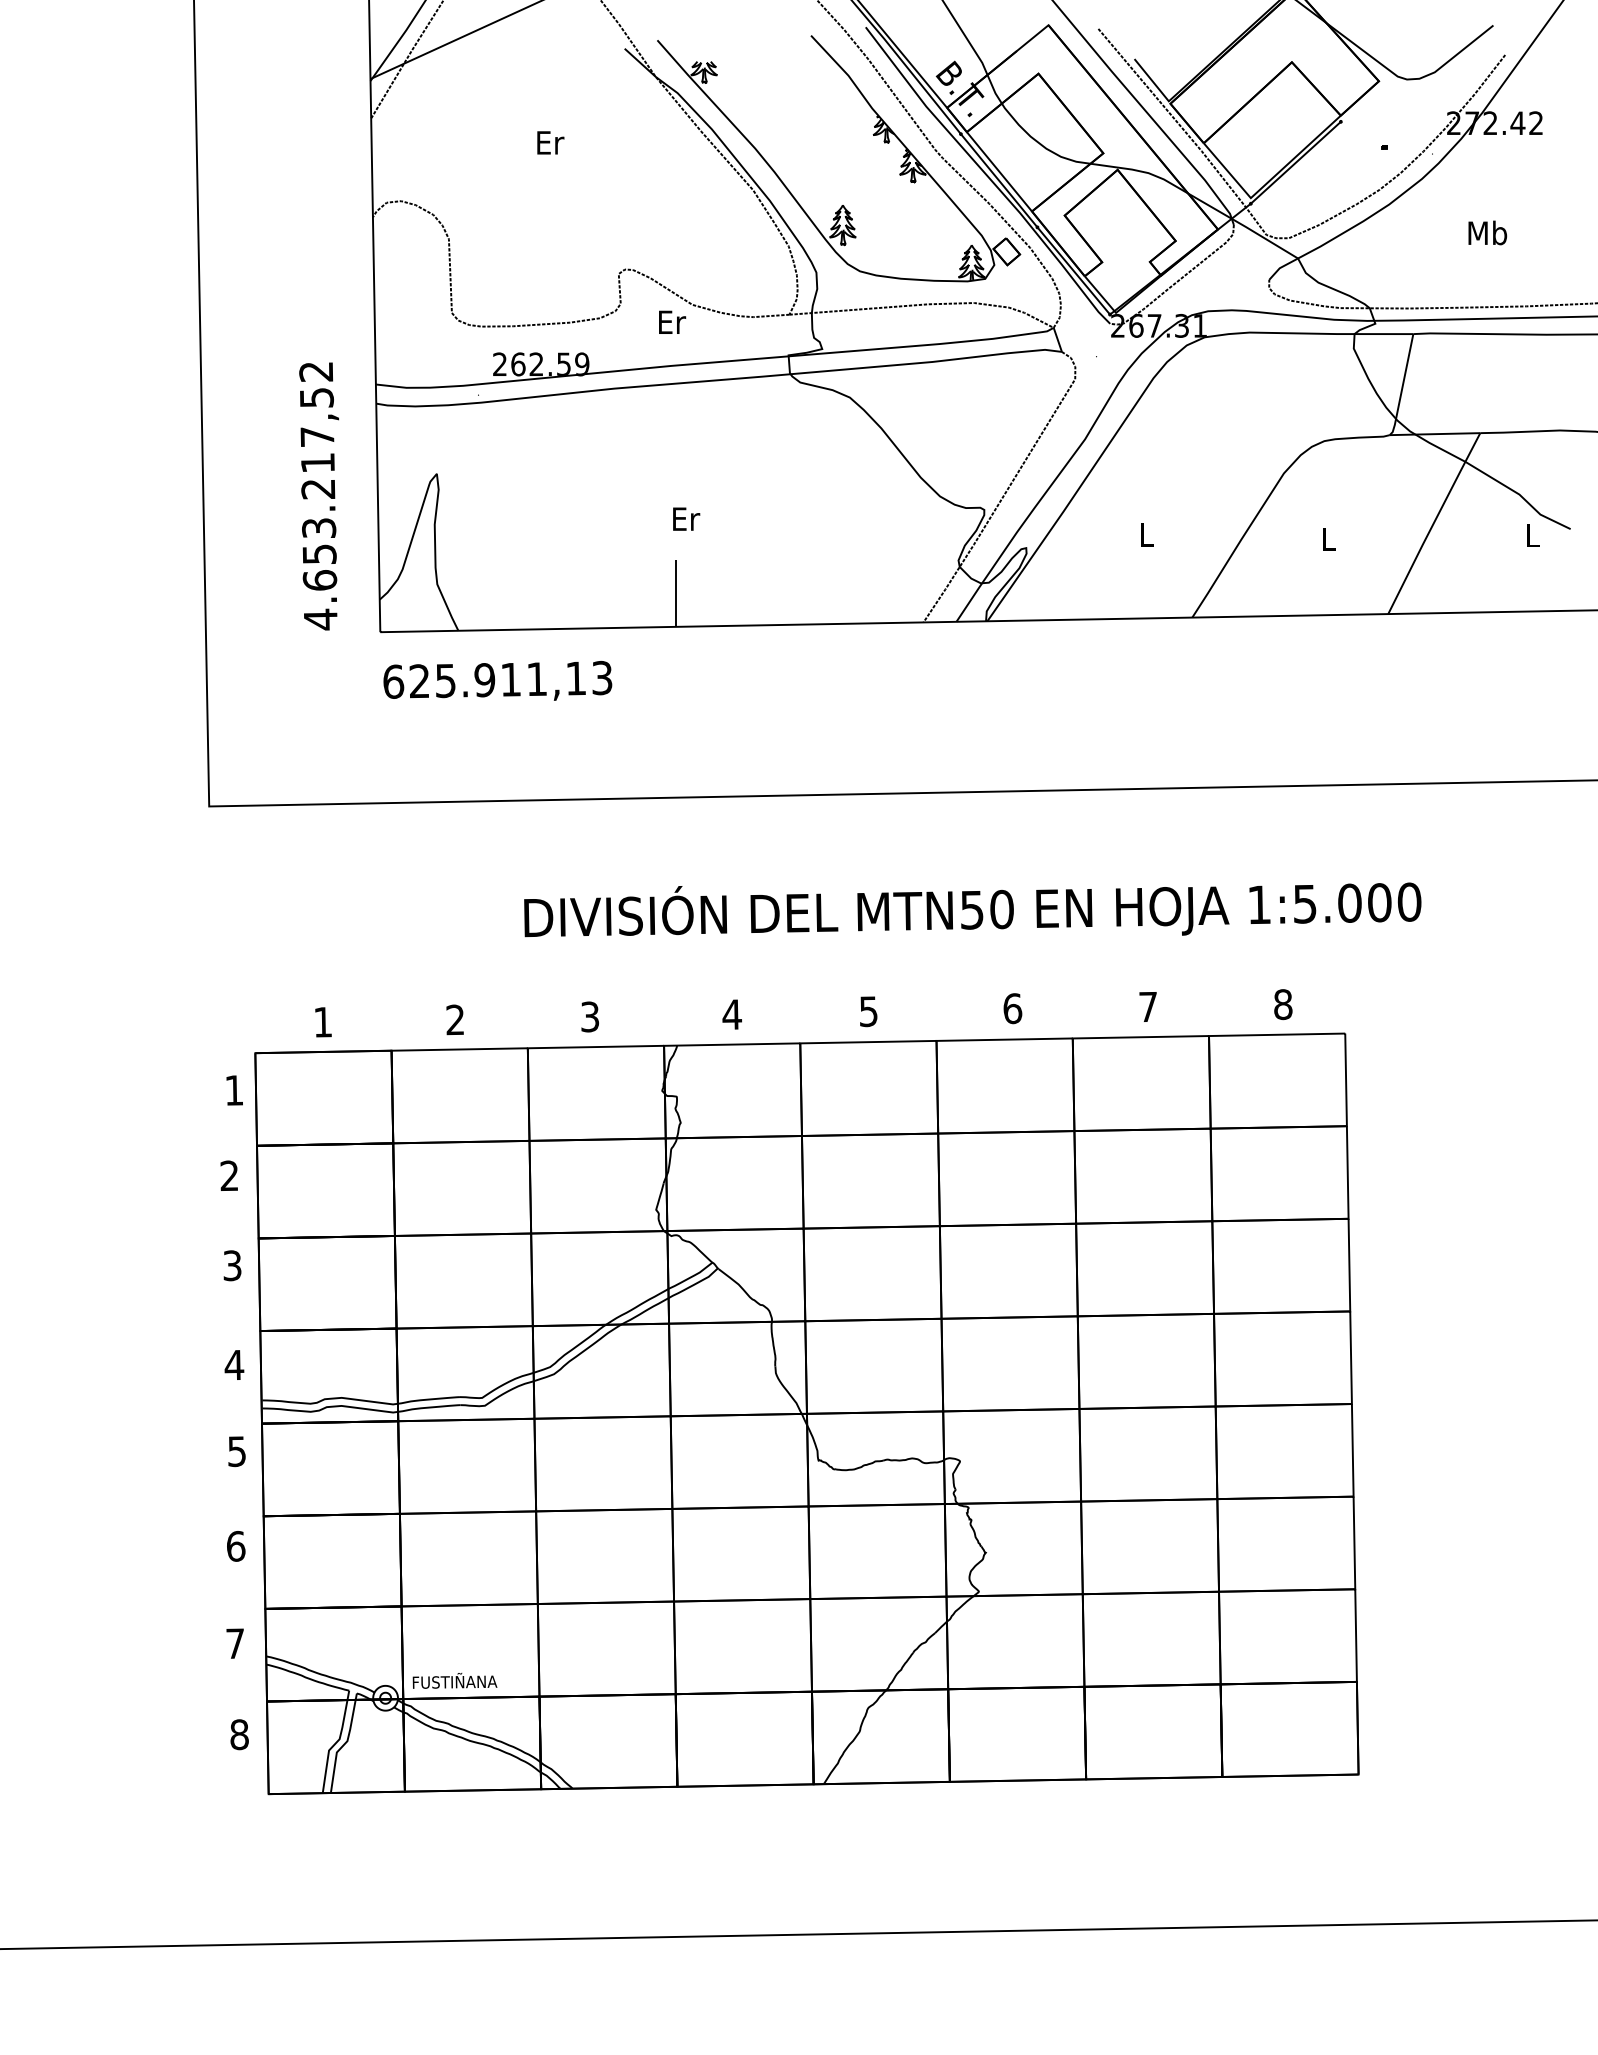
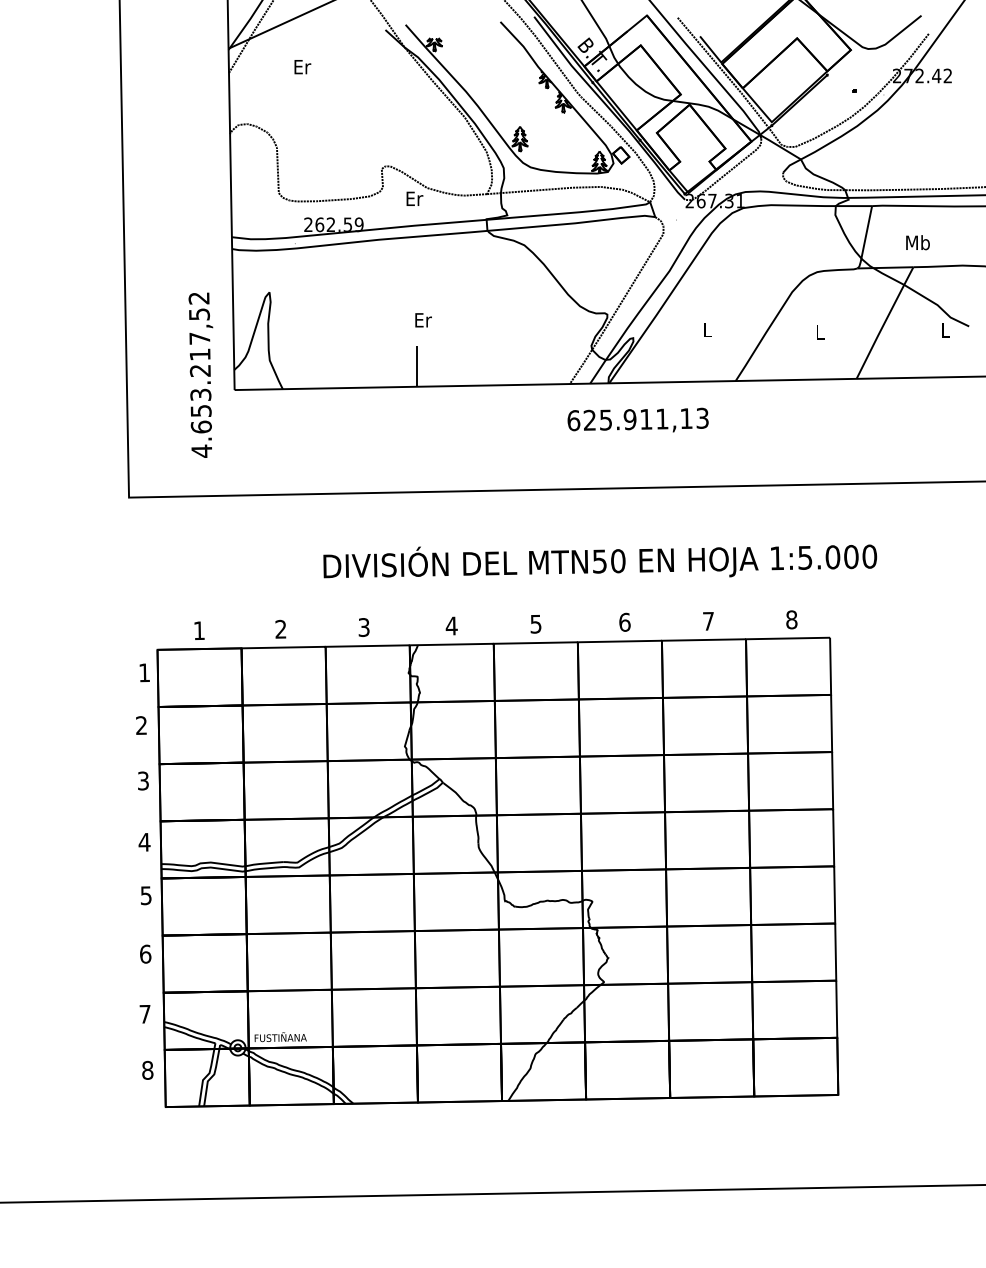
text: (550, 143) -> (302, 67), moved
text: (1486, 232) -> (917, 242), moved
text: (318, 495) -> (200, 374), moved
text: (496, 679) -> (637, 419), moved

